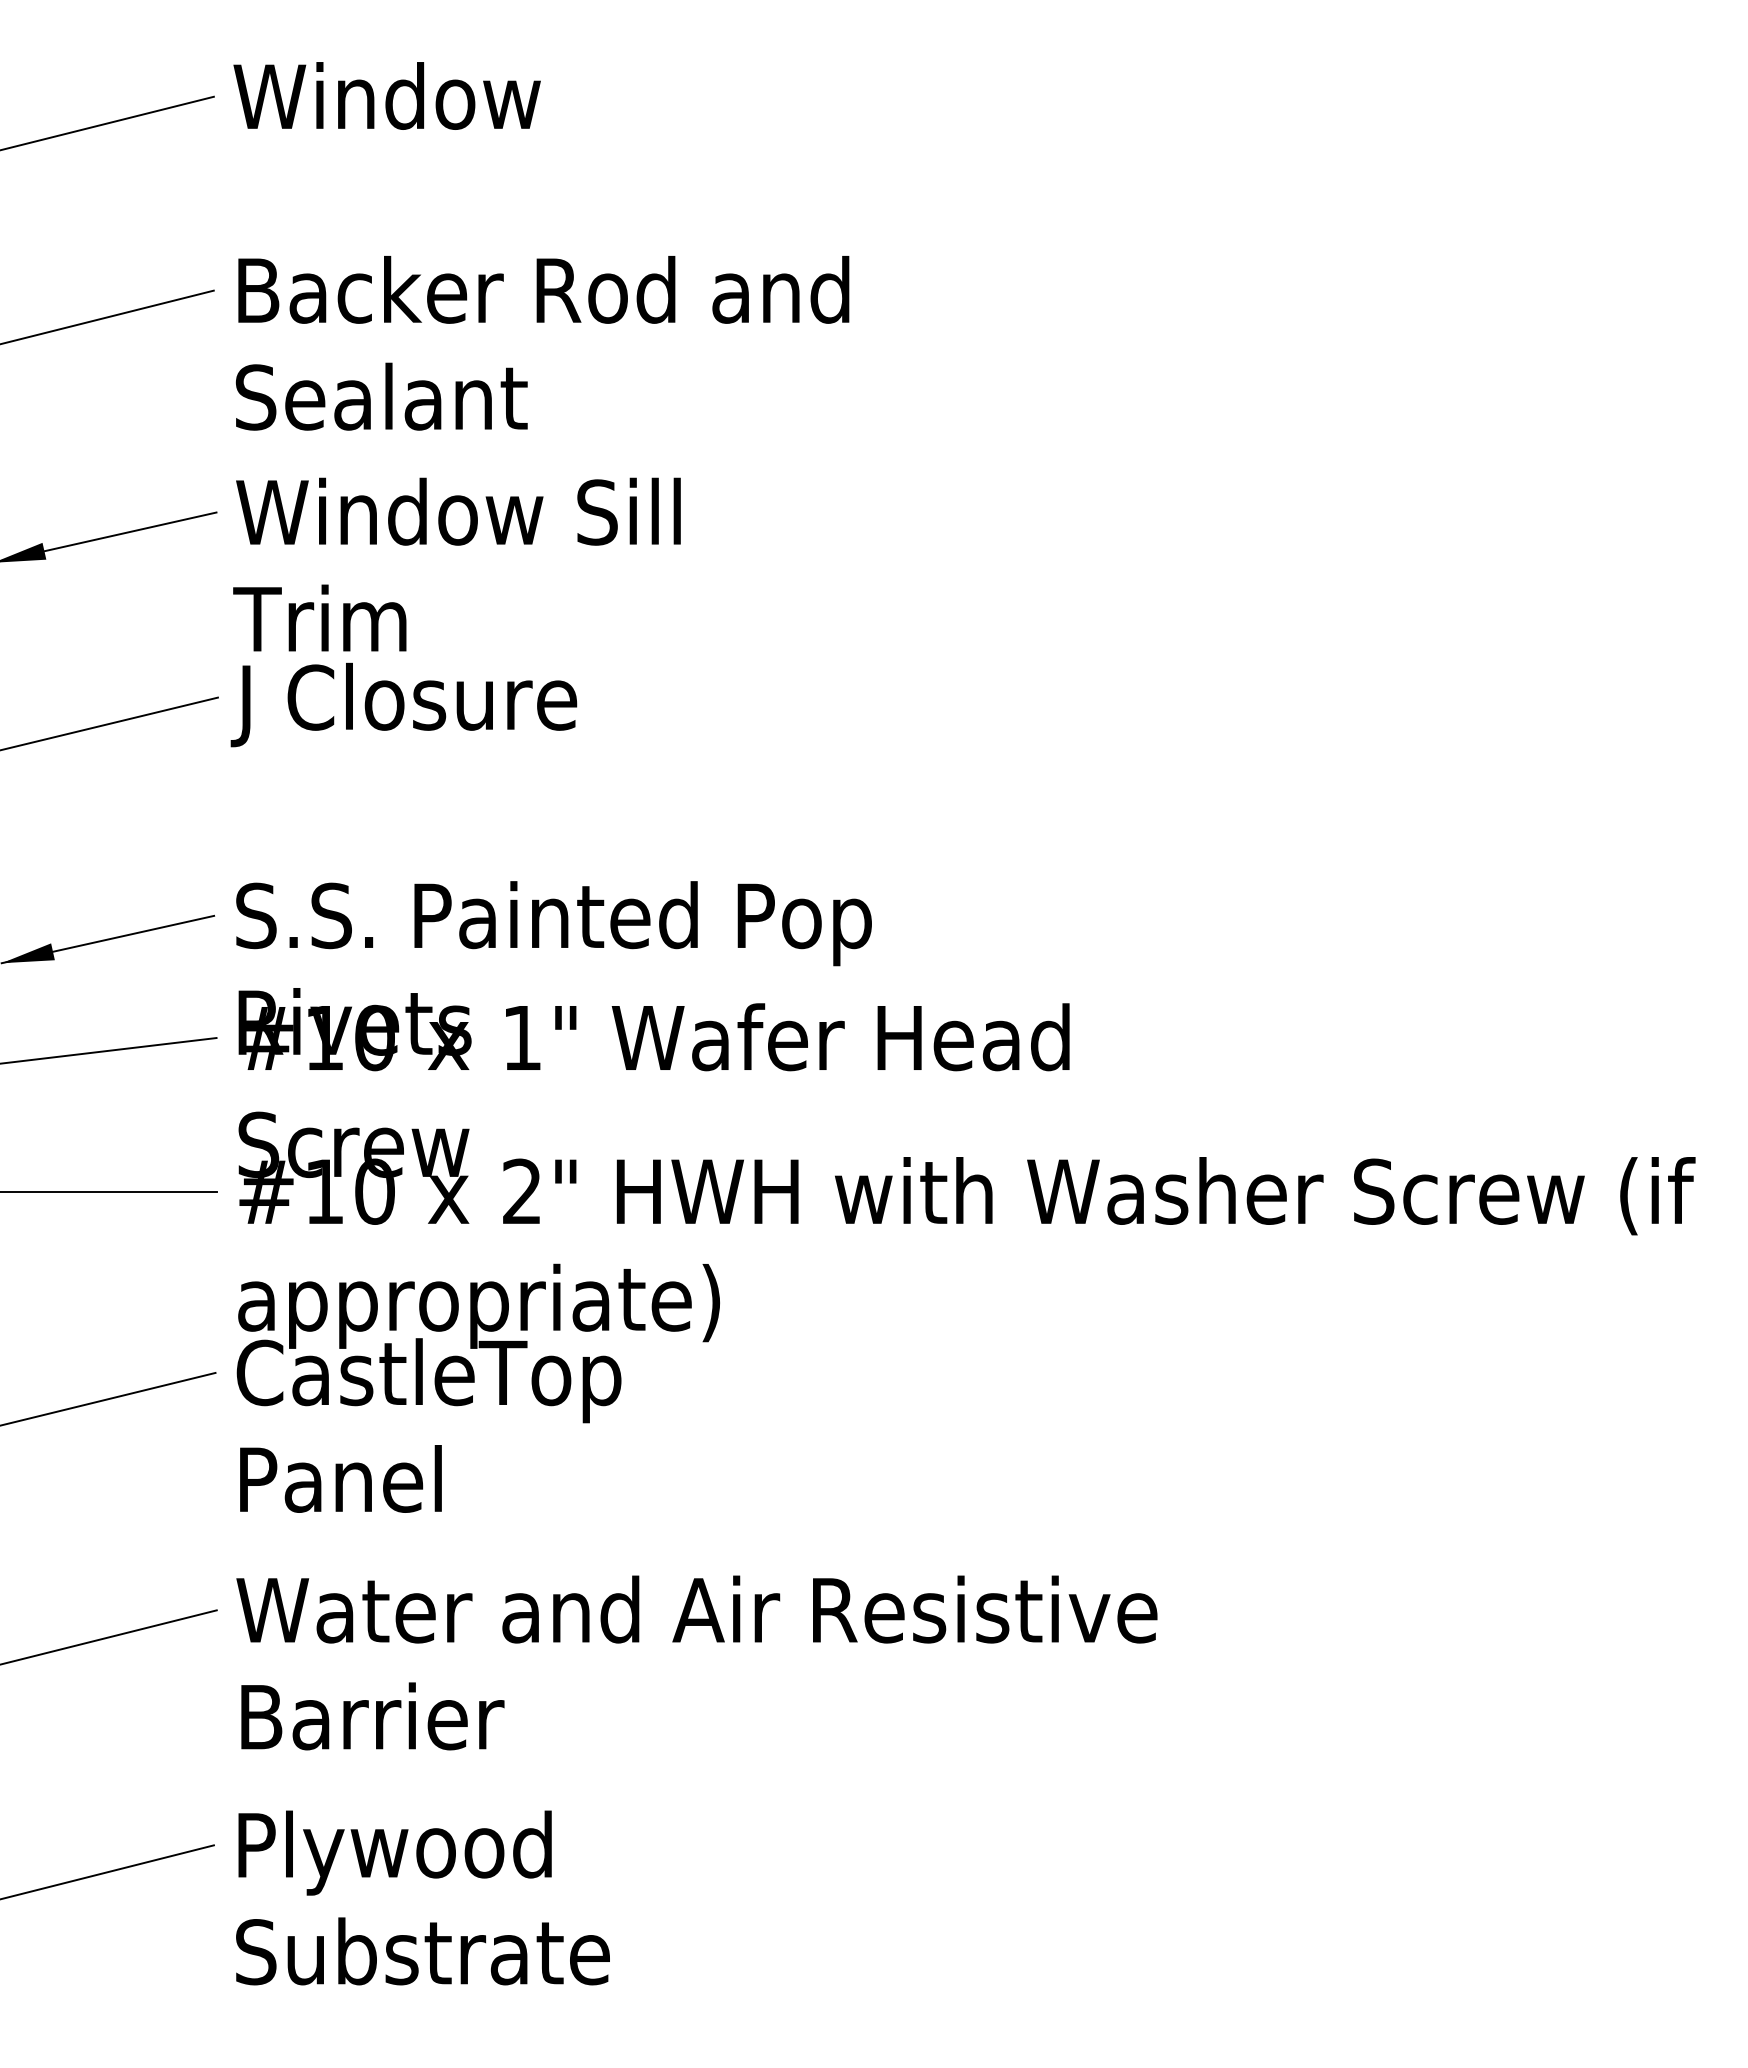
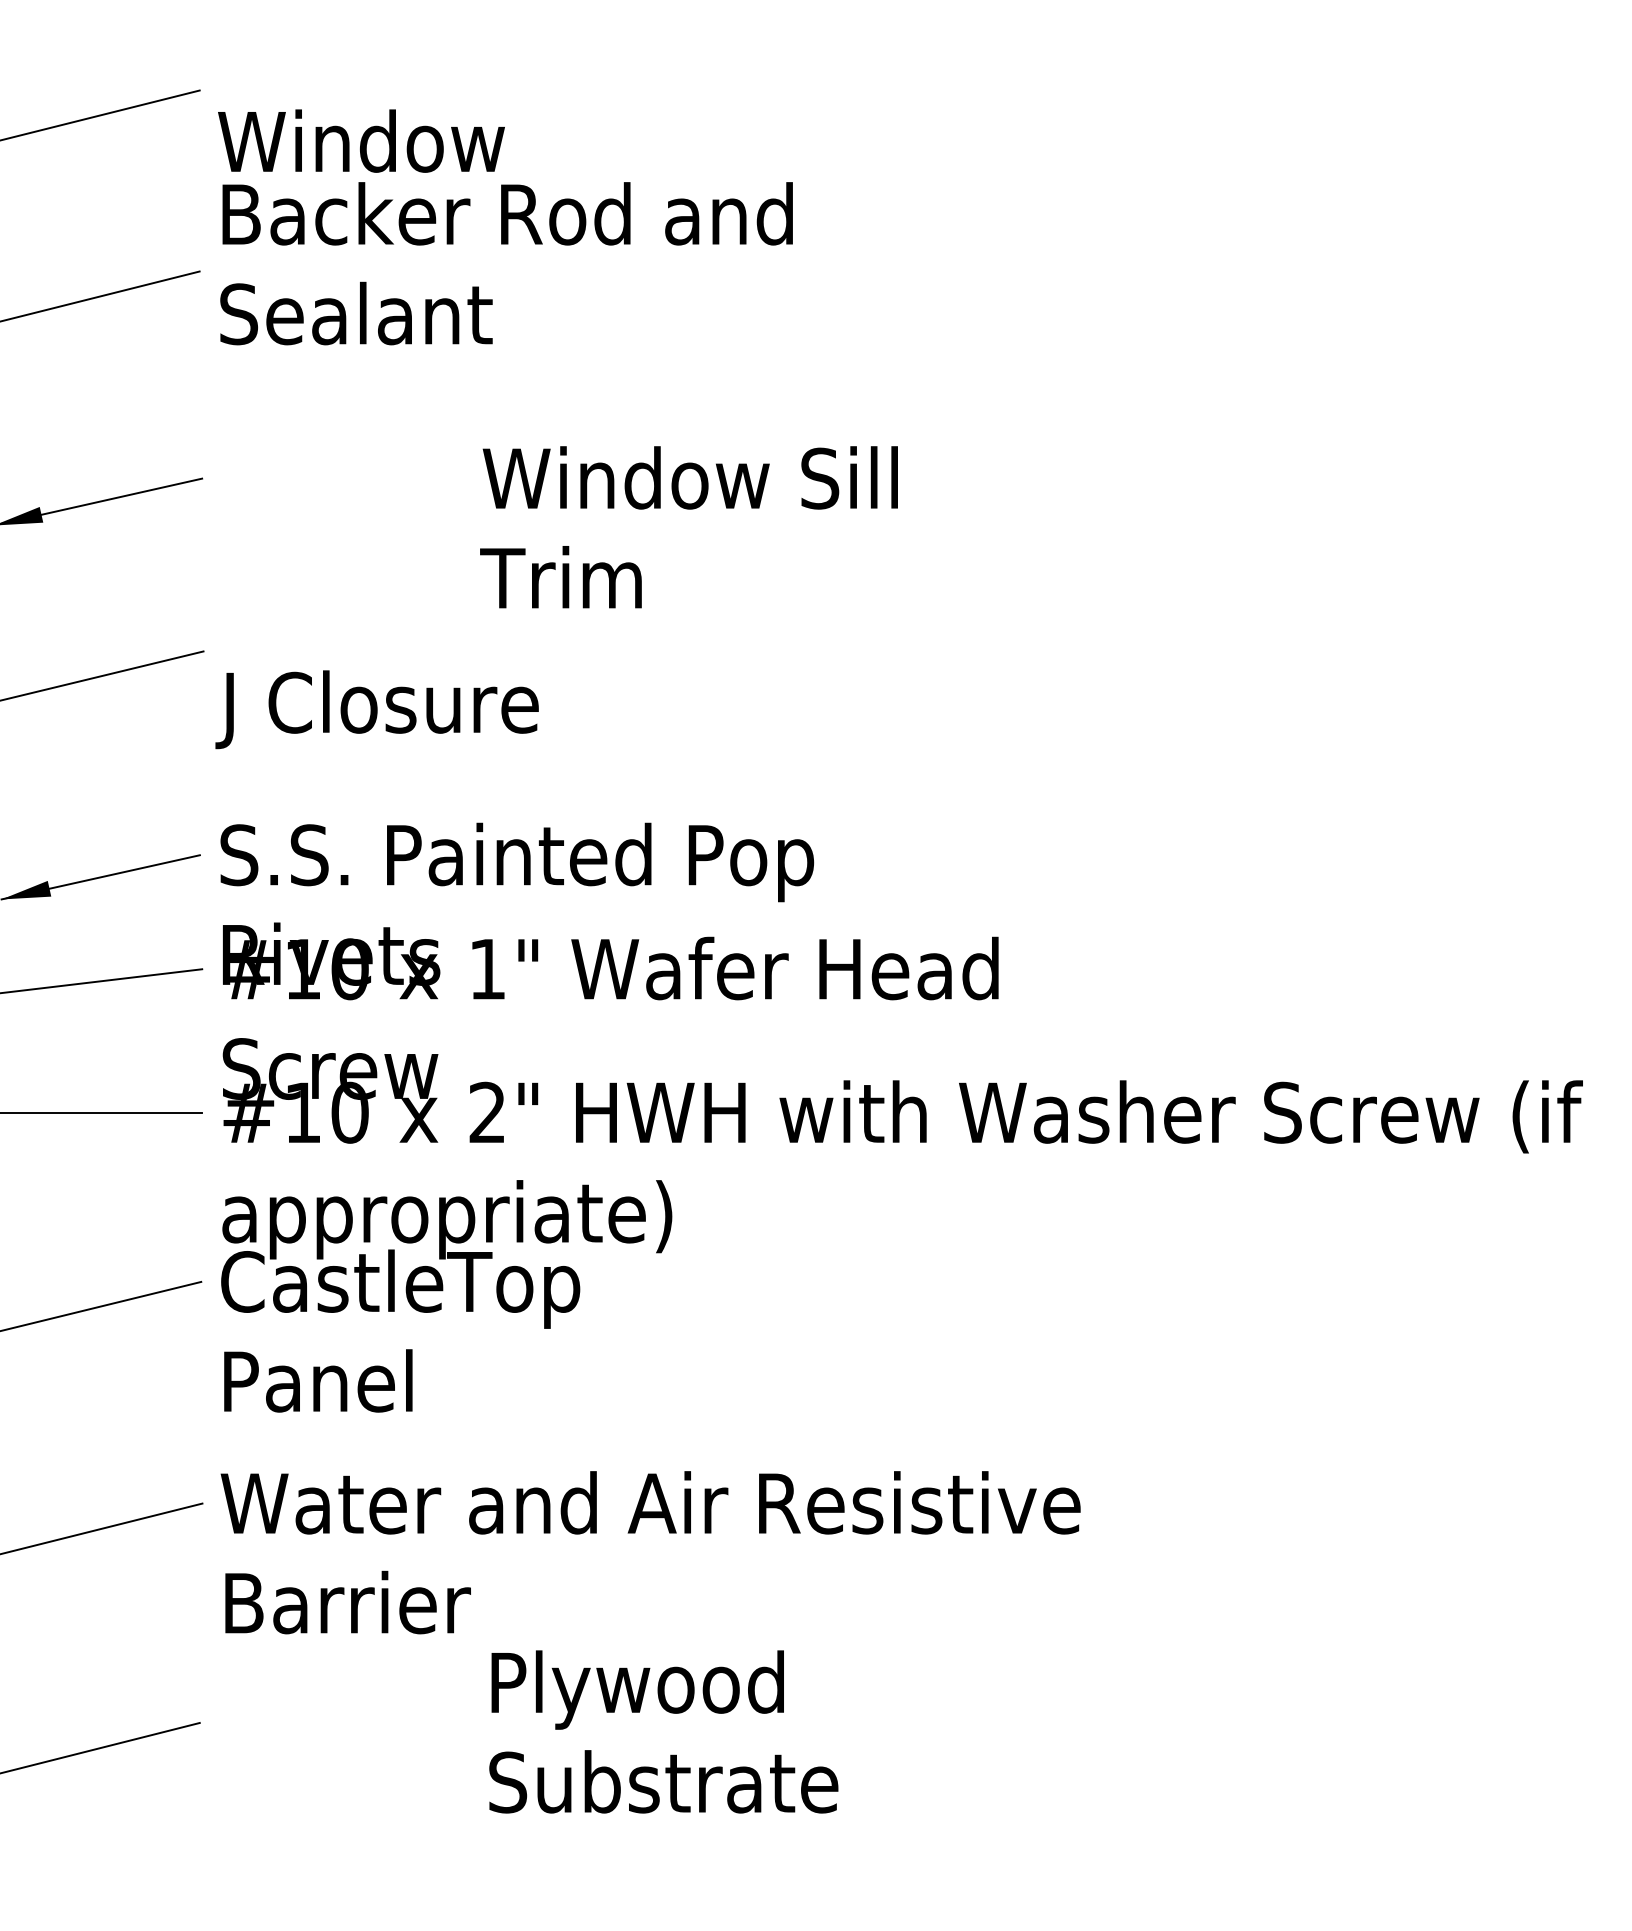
text: (386, 95) -> (360, 140), moved
text: (542, 343) -> (506, 263), moved
text: (456, 564) -> (688, 527), moved
text: (403, 704) -> (376, 709), moved
text: (422, 1897) -> (663, 1731), moved

